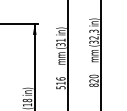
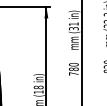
text: (60, 83) -> (73, 69), 516 -> 780

